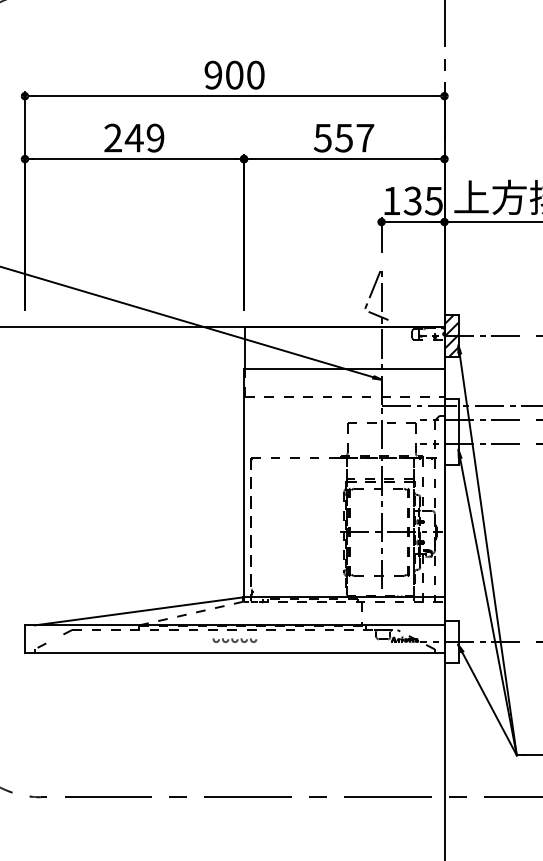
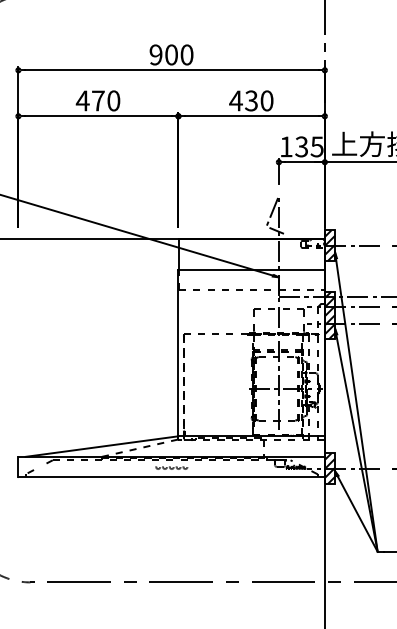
text: (133, 137) -> (97, 100), 249 -> 470
text: (344, 137) -> (251, 100), 557 -> 430
hatch: (450, 431) -> (329, 315), added
hatch: (450, 641) -> (329, 468), added

